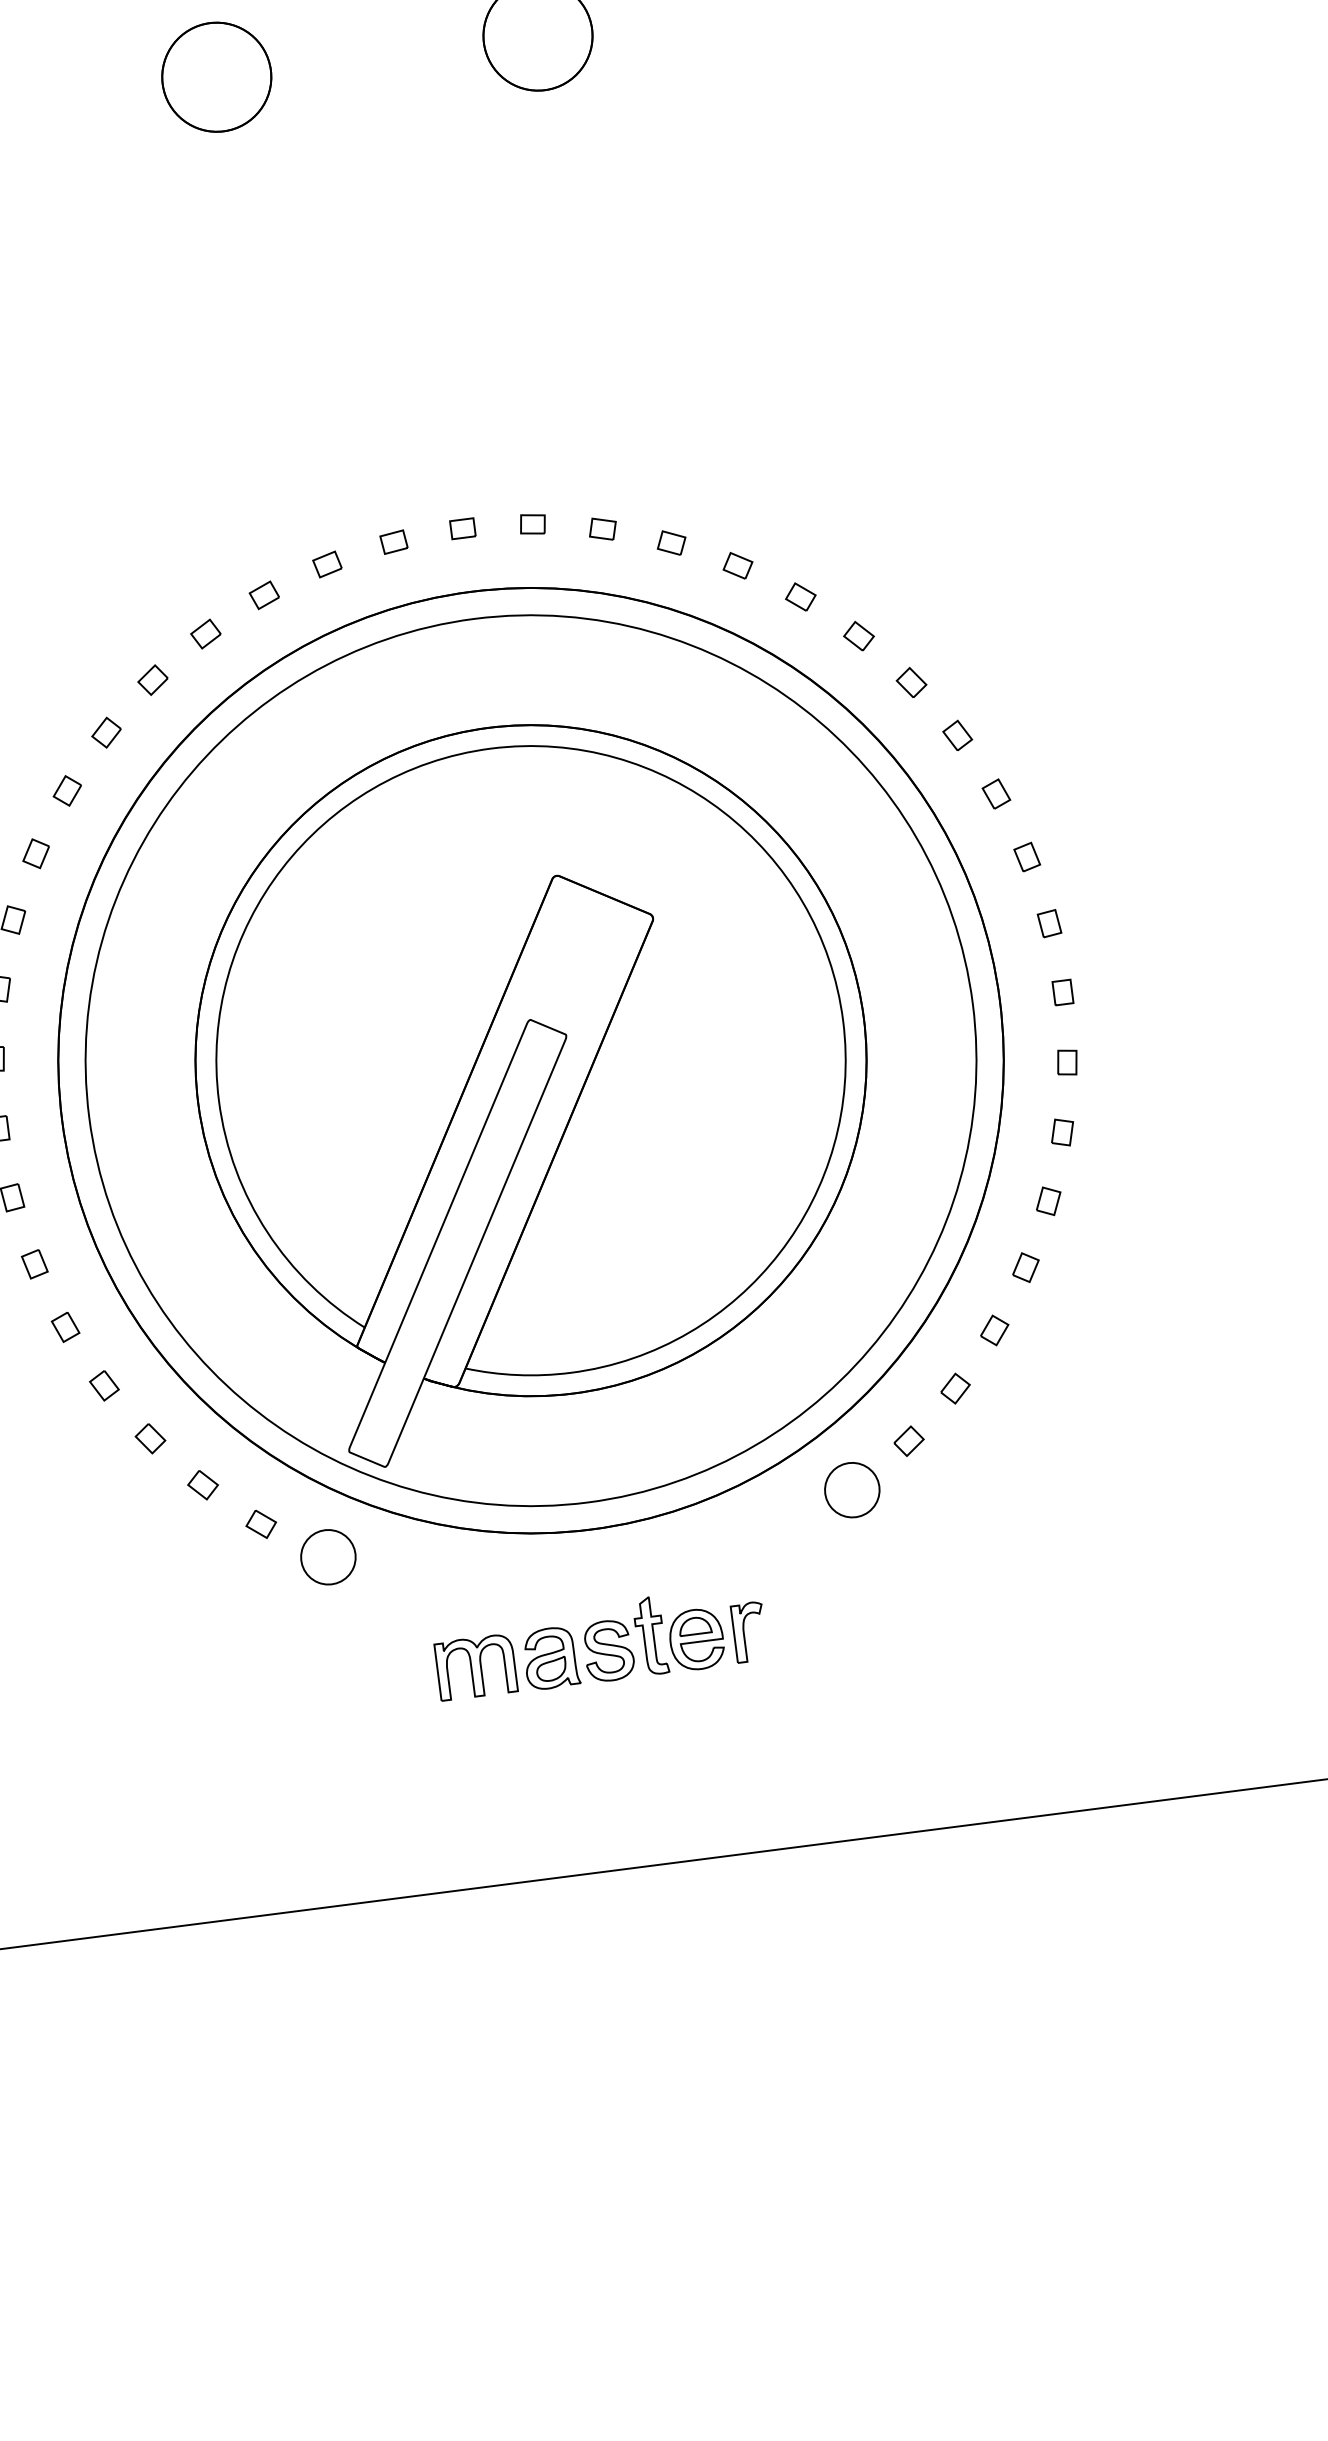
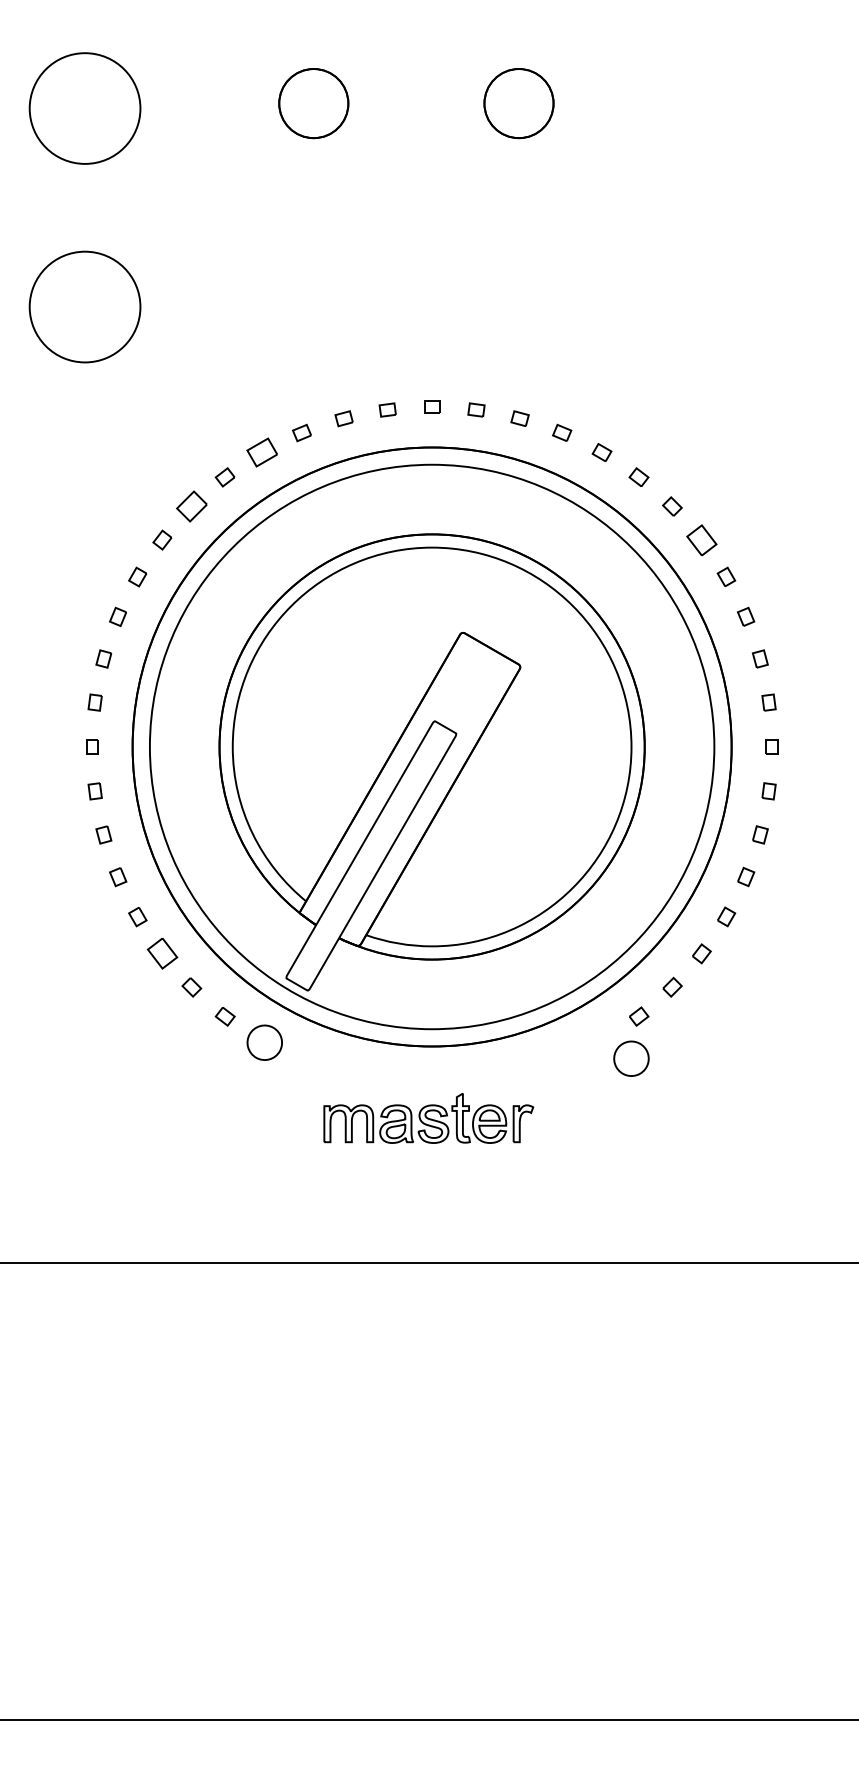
part: (204, 633) -> (261, 452), size x1.6
part: (911, 681) -> (701, 539), size x1.6
part: (106, 732) -> (191, 506), size x1.6
part: (150, 1439) -> (162, 954), size x1.6
part: (852, 1489) -> (631, 1058), moved

